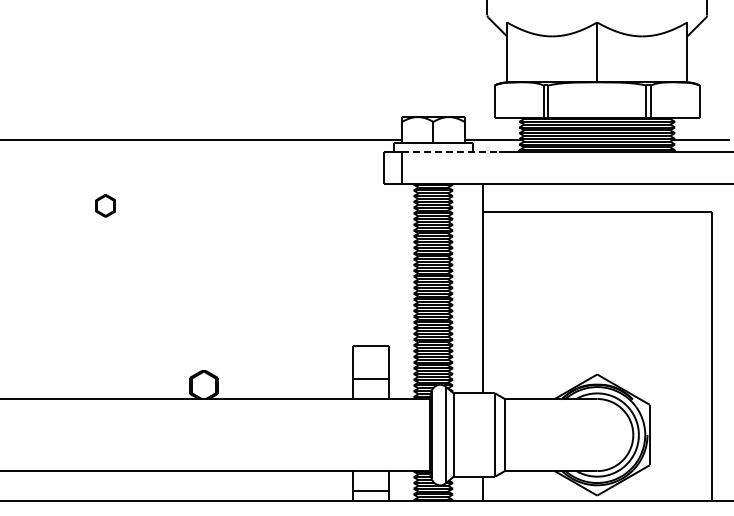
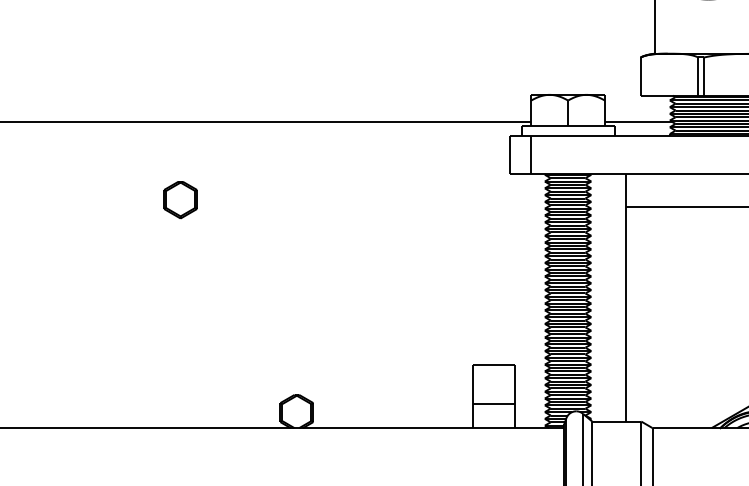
line: (450, 151) -> (588, 135), dashed -> solid
part: (105, 206) -> (180, 200), size x1.43

